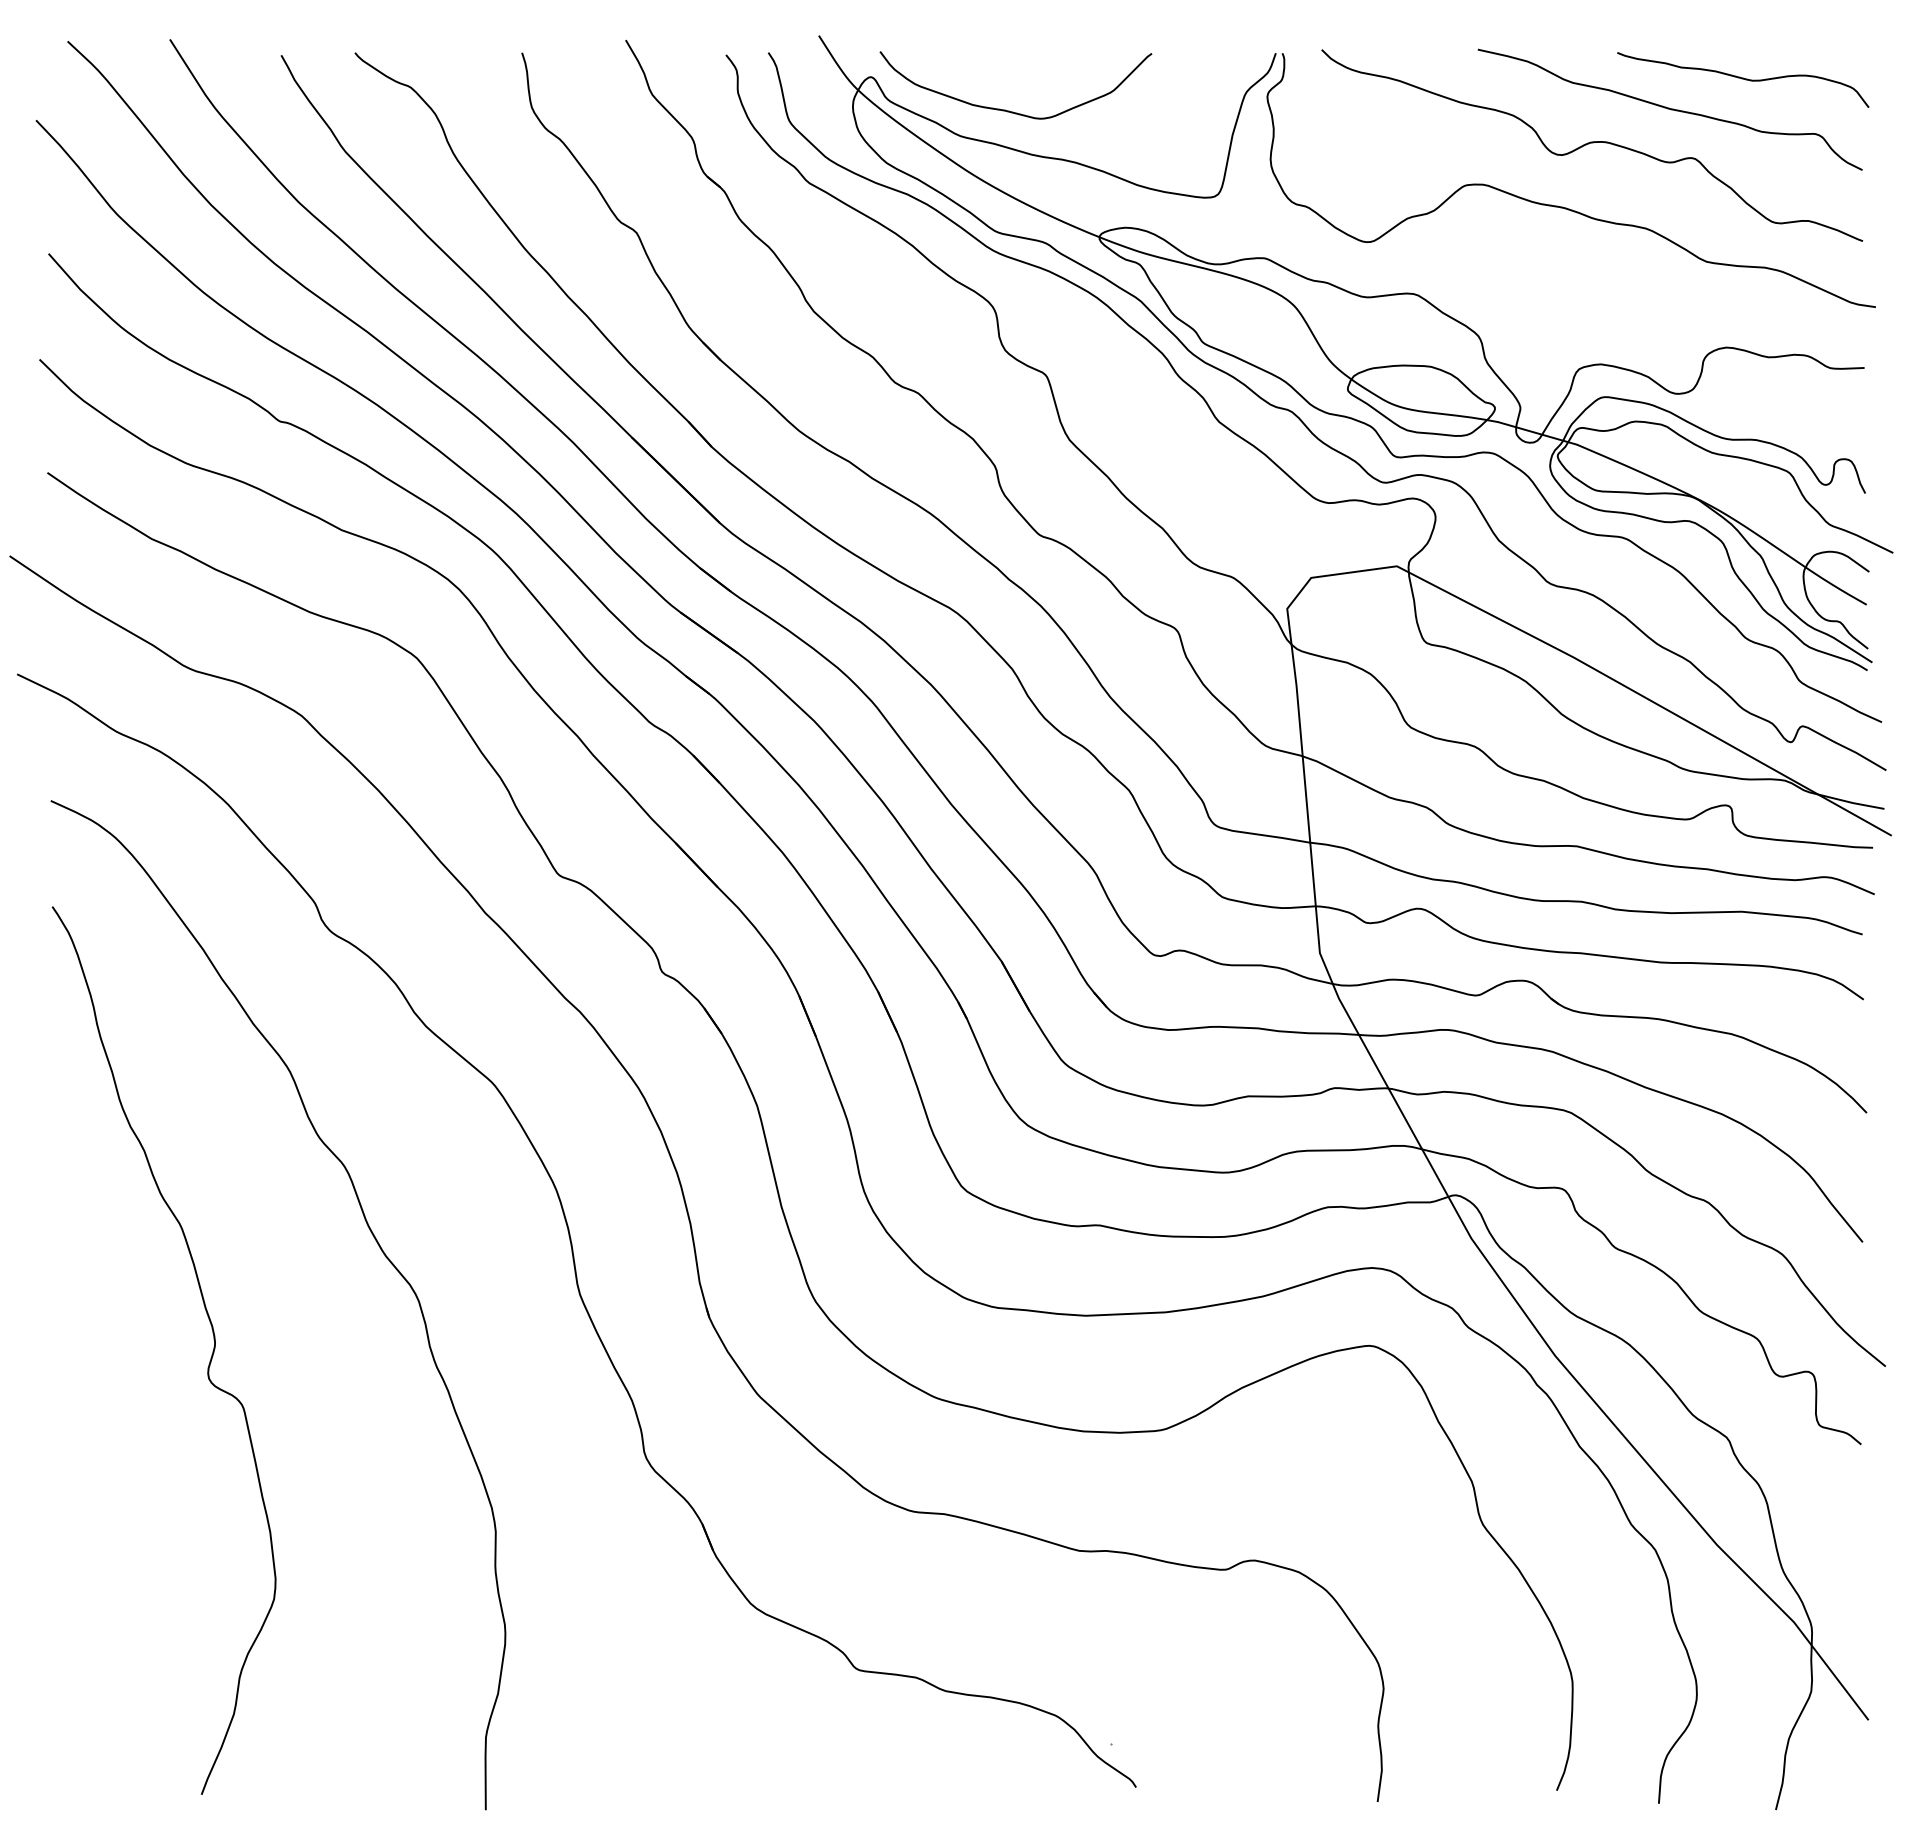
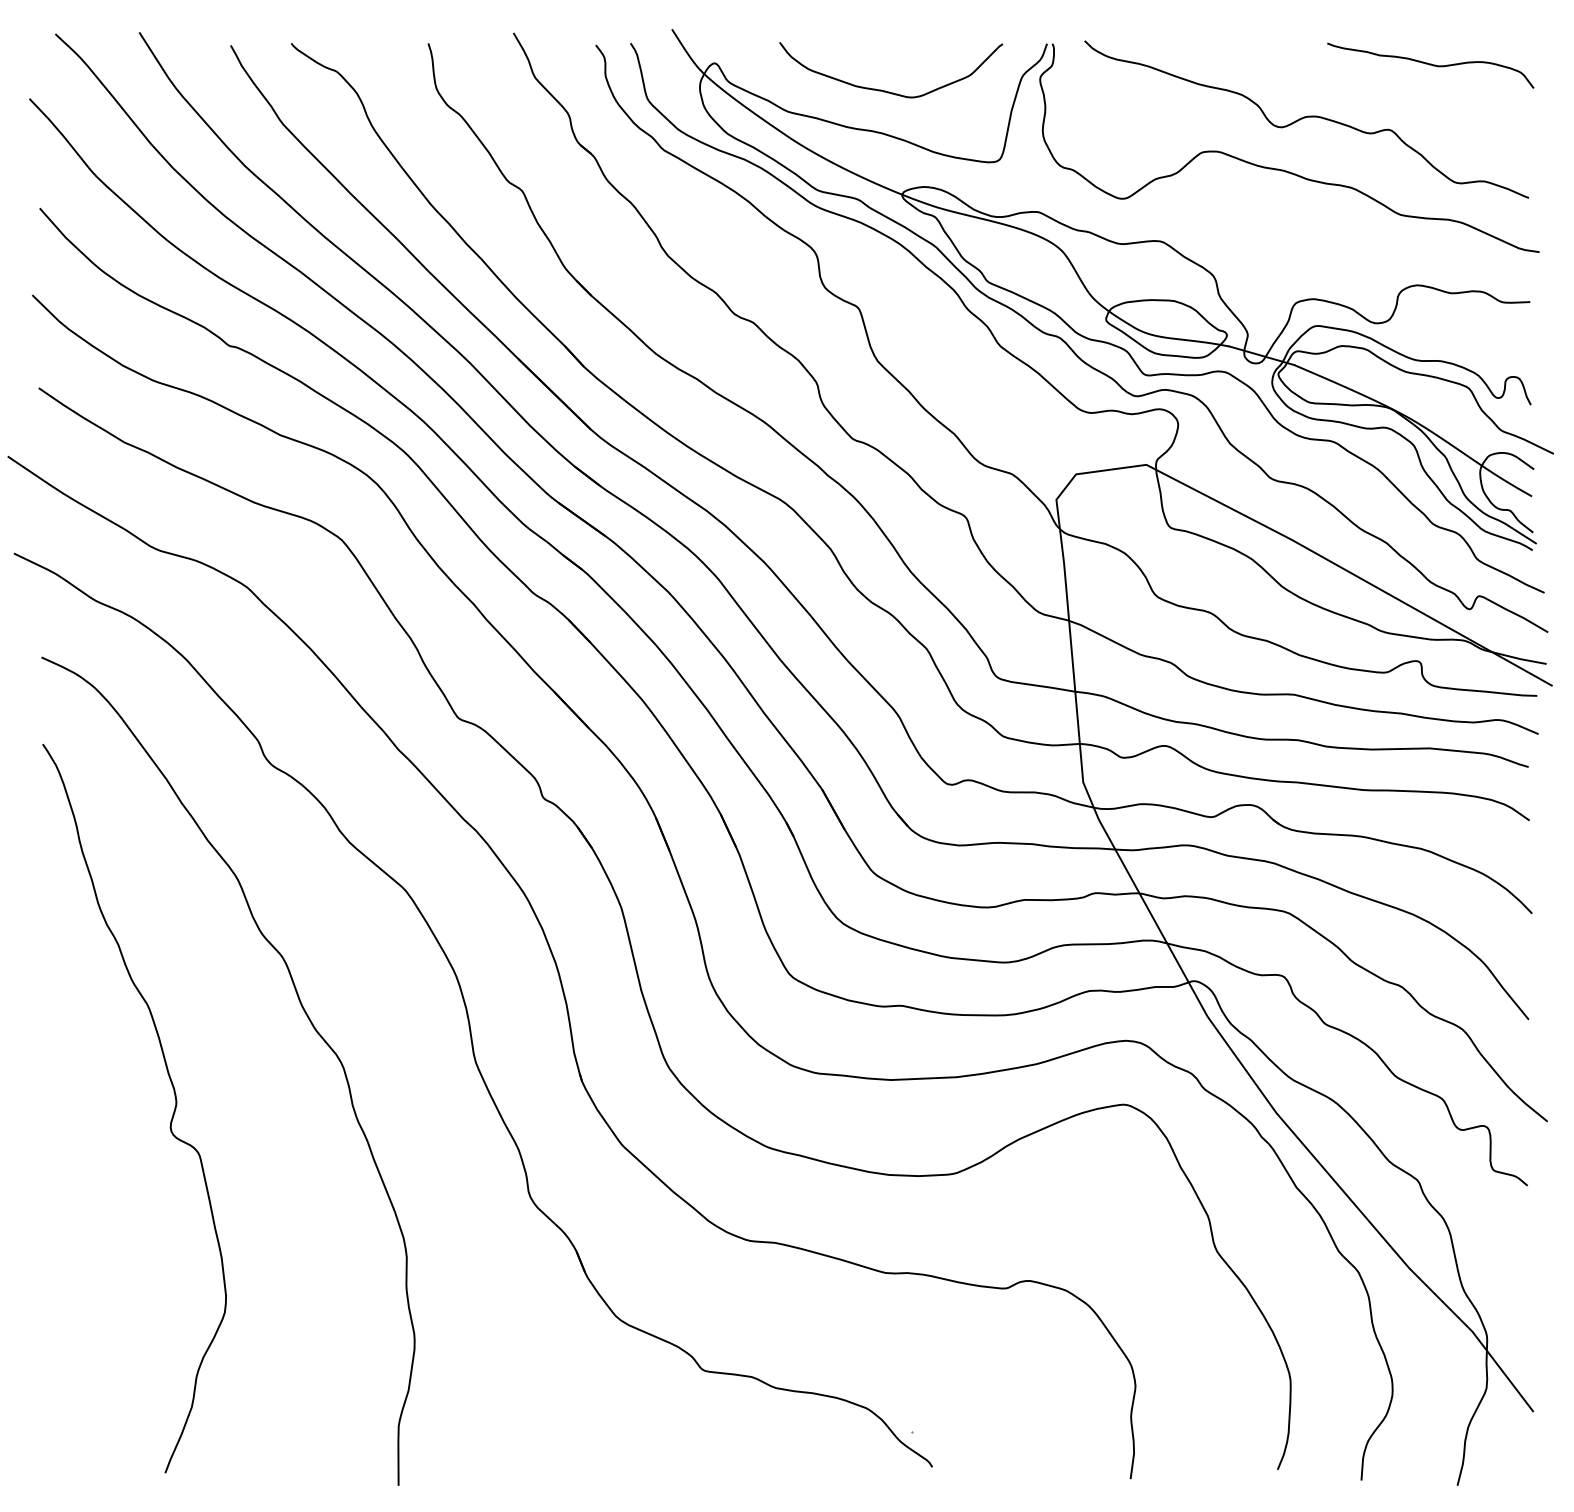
curve: (1669, 109) -> (1370, 89), removed
curve: (1009, 110) -> (885, 90), moved

